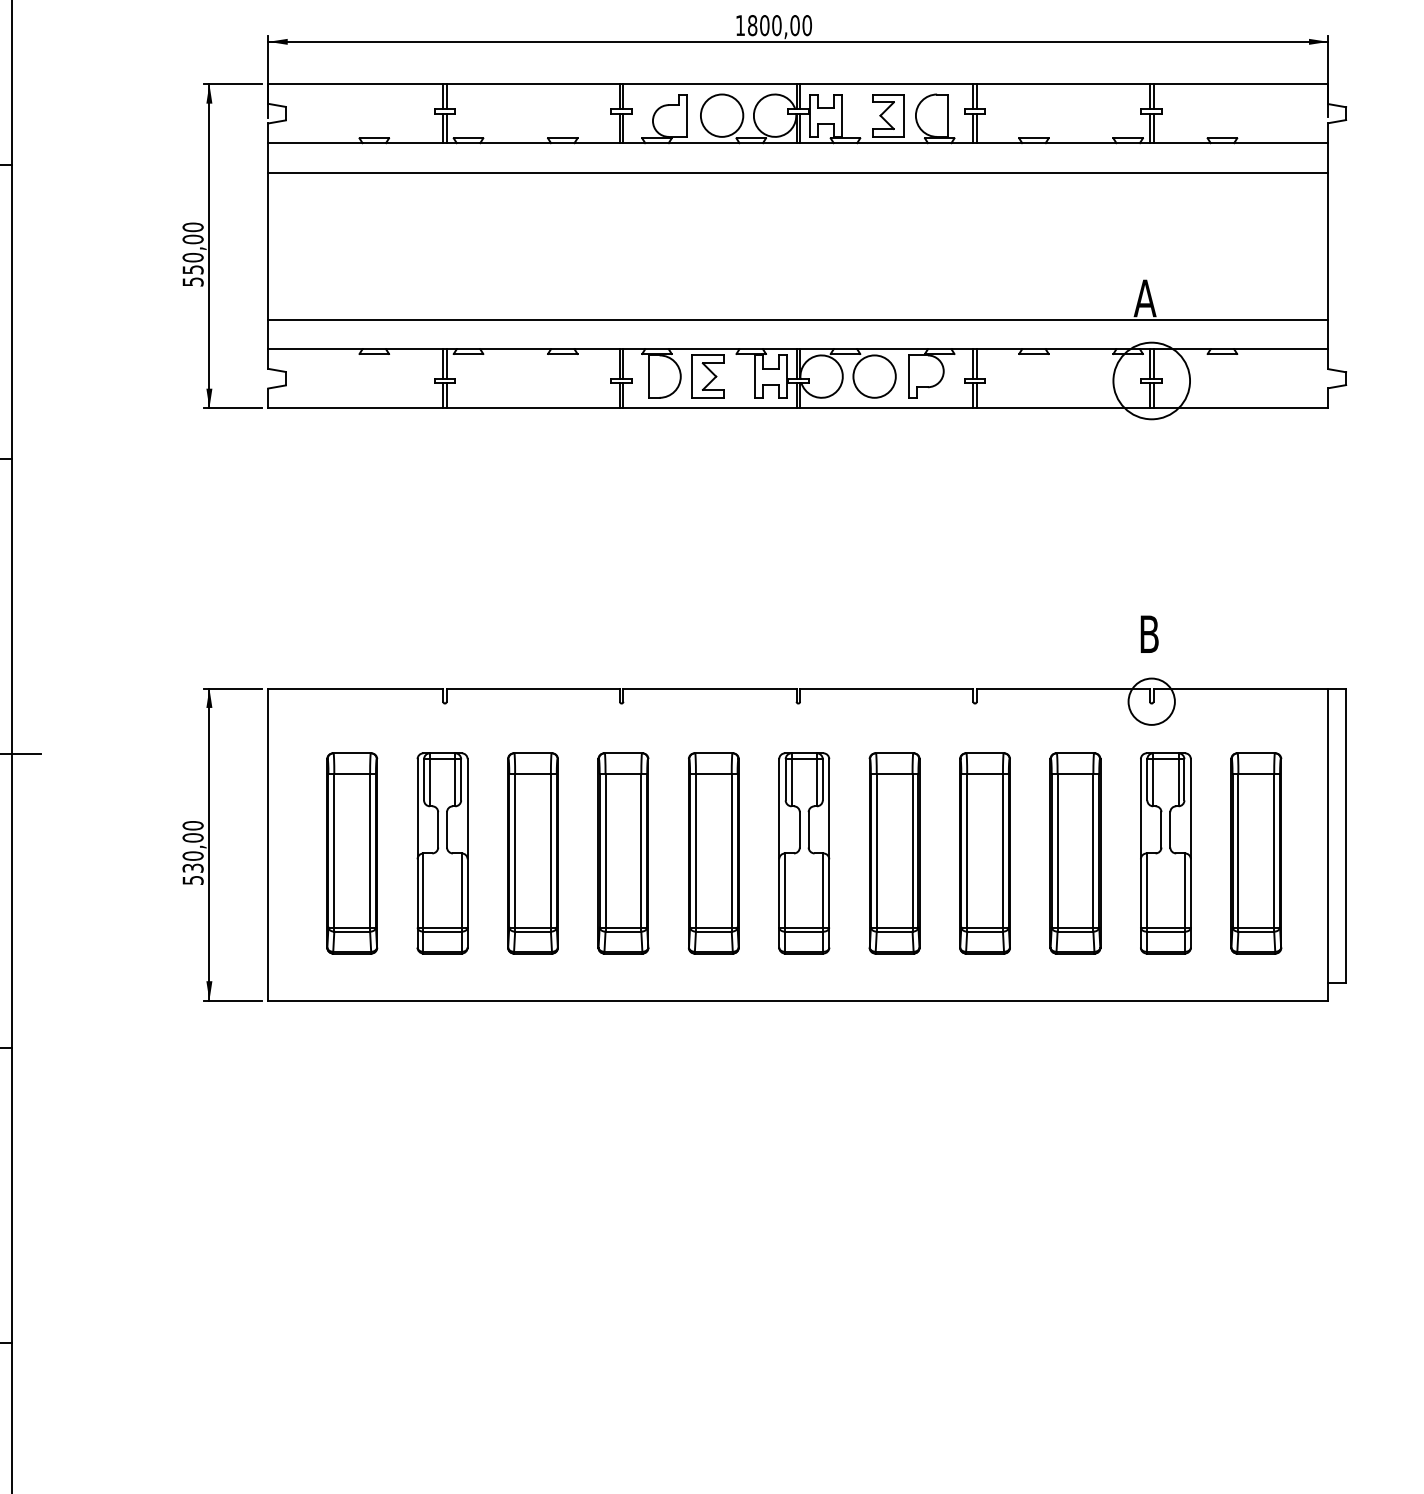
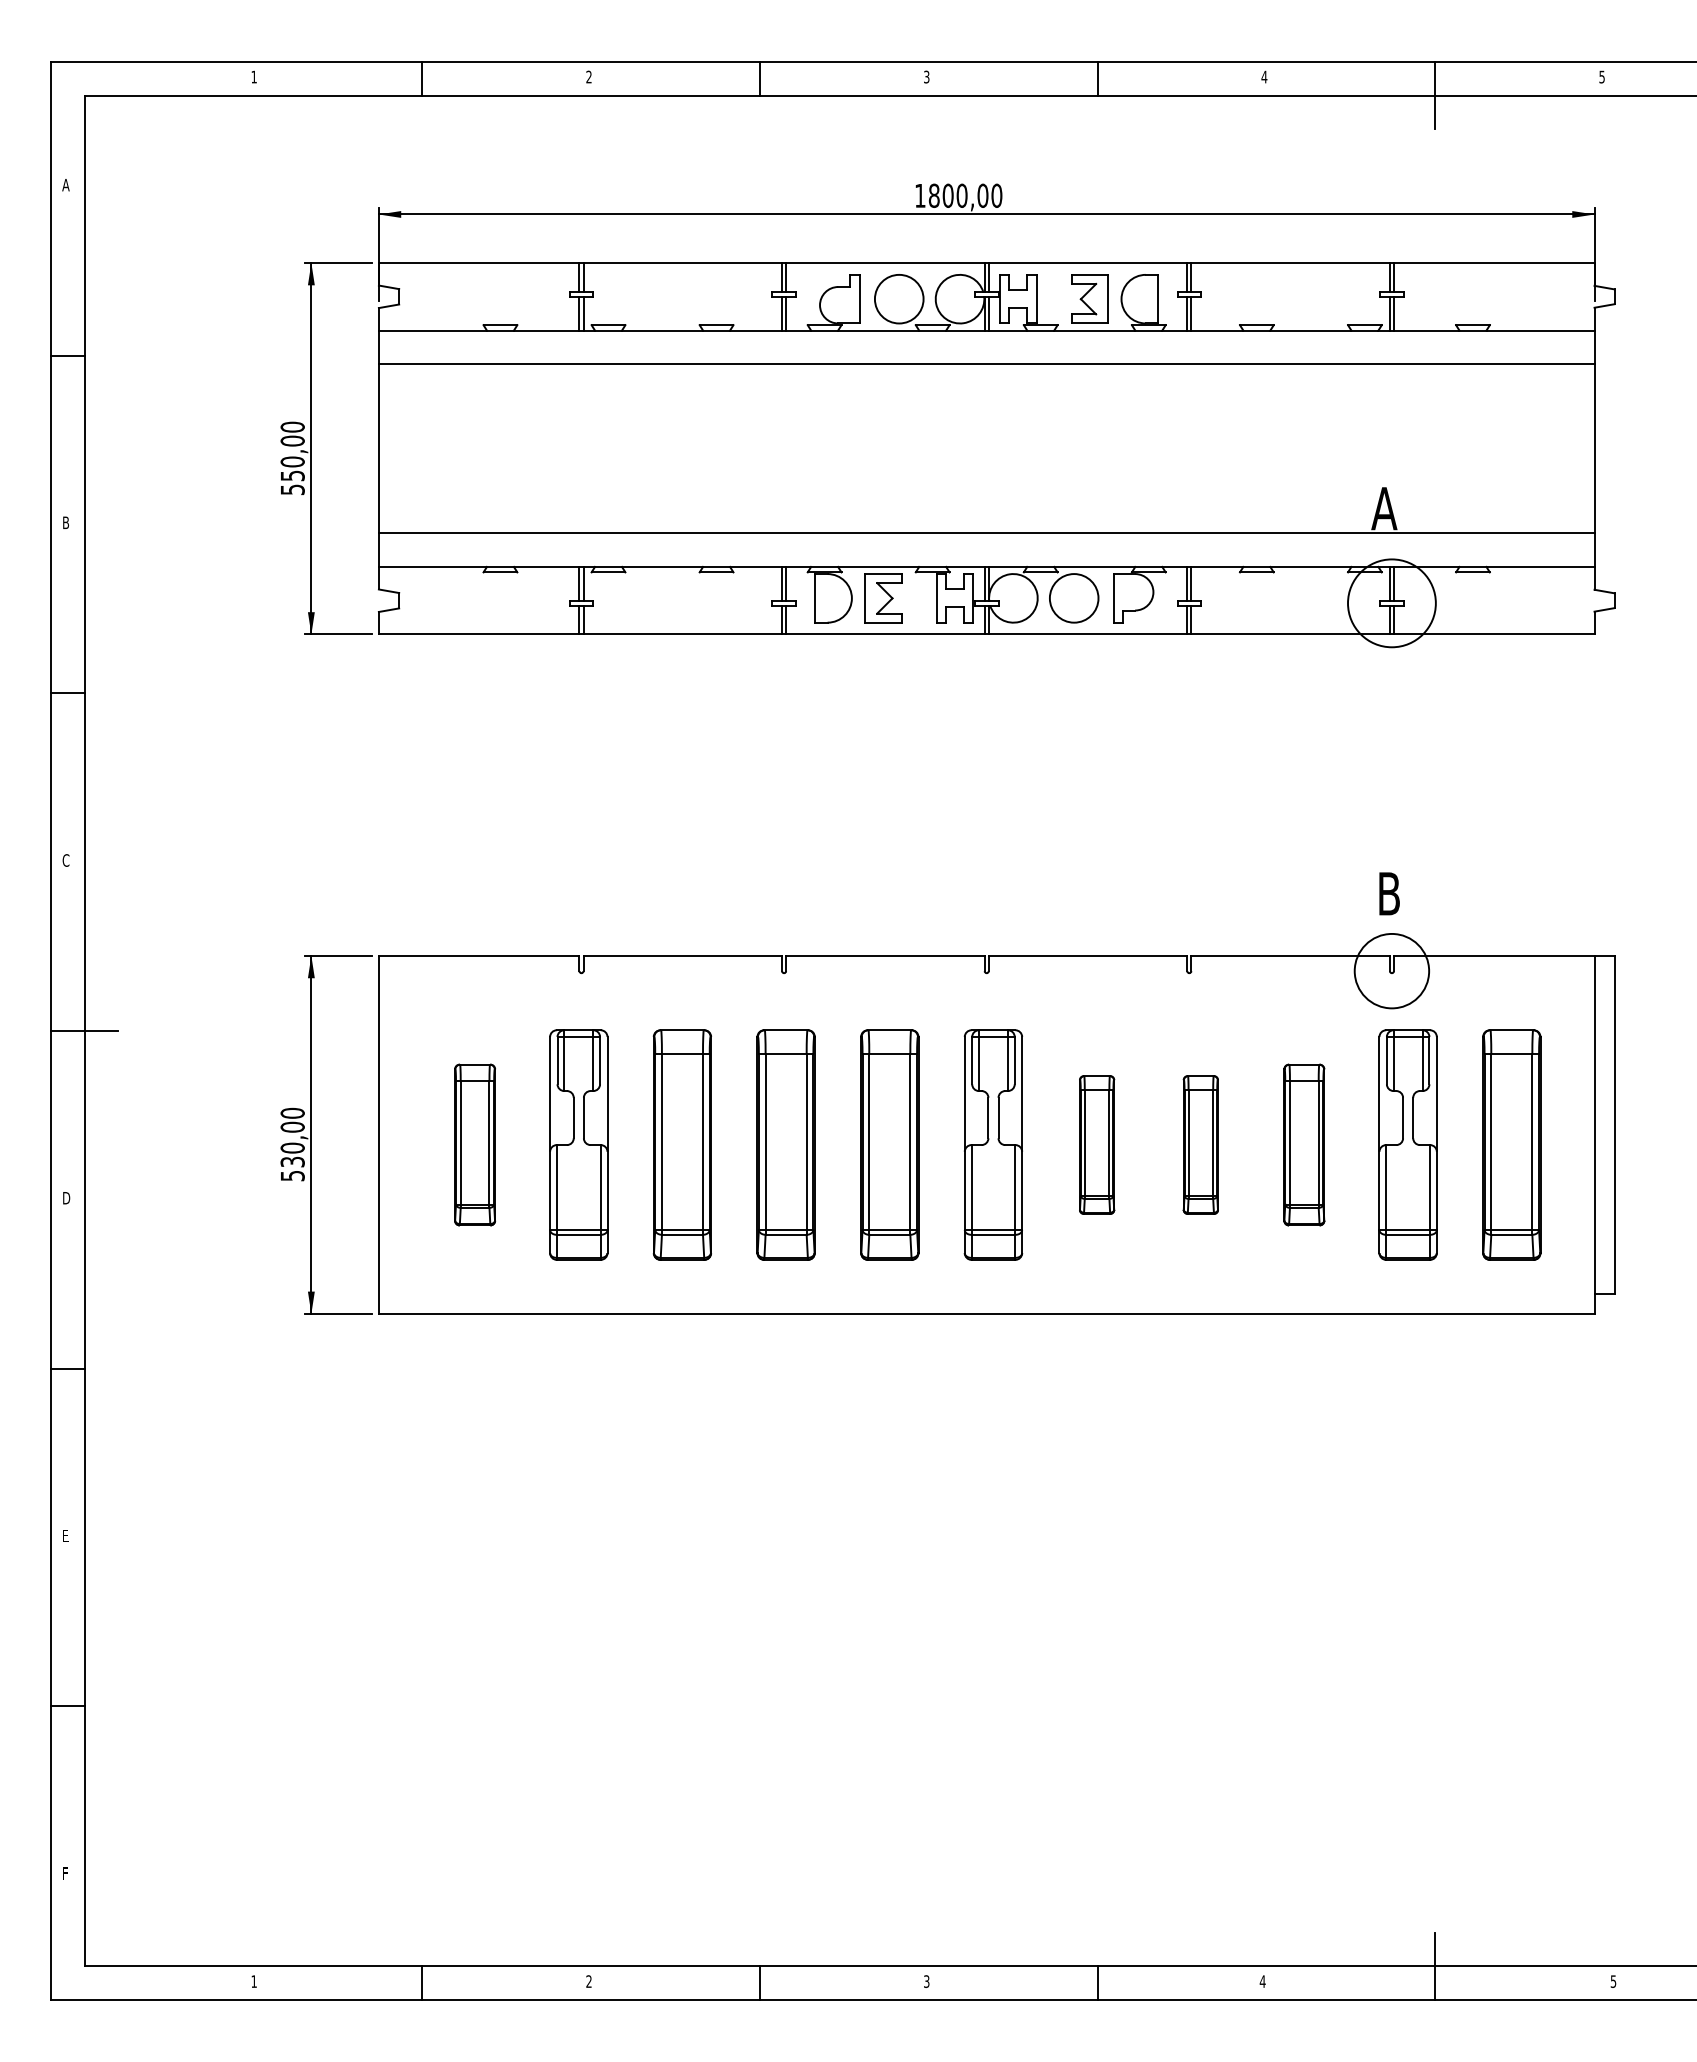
circle: (1151, 701) -> (1391, 970), size x1.4
part: (351, 852) -> (474, 1144), size x0.7
part: (894, 852) -> (1096, 1144), size x0.6
part: (984, 852) -> (1200, 1144), size x0.6
part: (1074, 852) -> (1303, 1144), size x0.7

